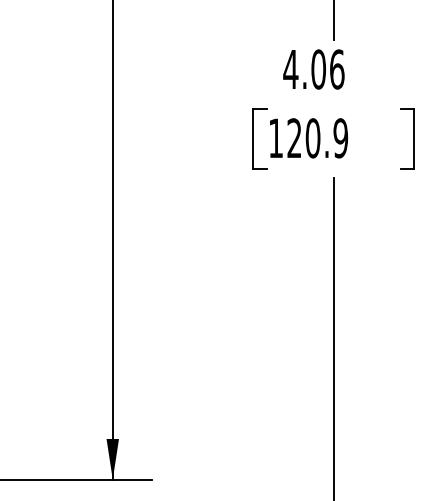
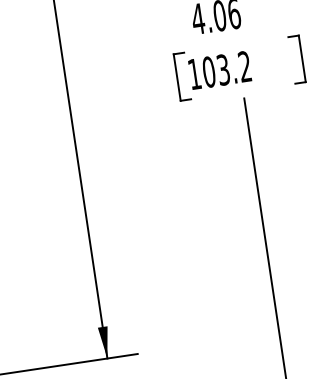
text: (317, 138) -> (226, 69), 120.9 -> 103.2

